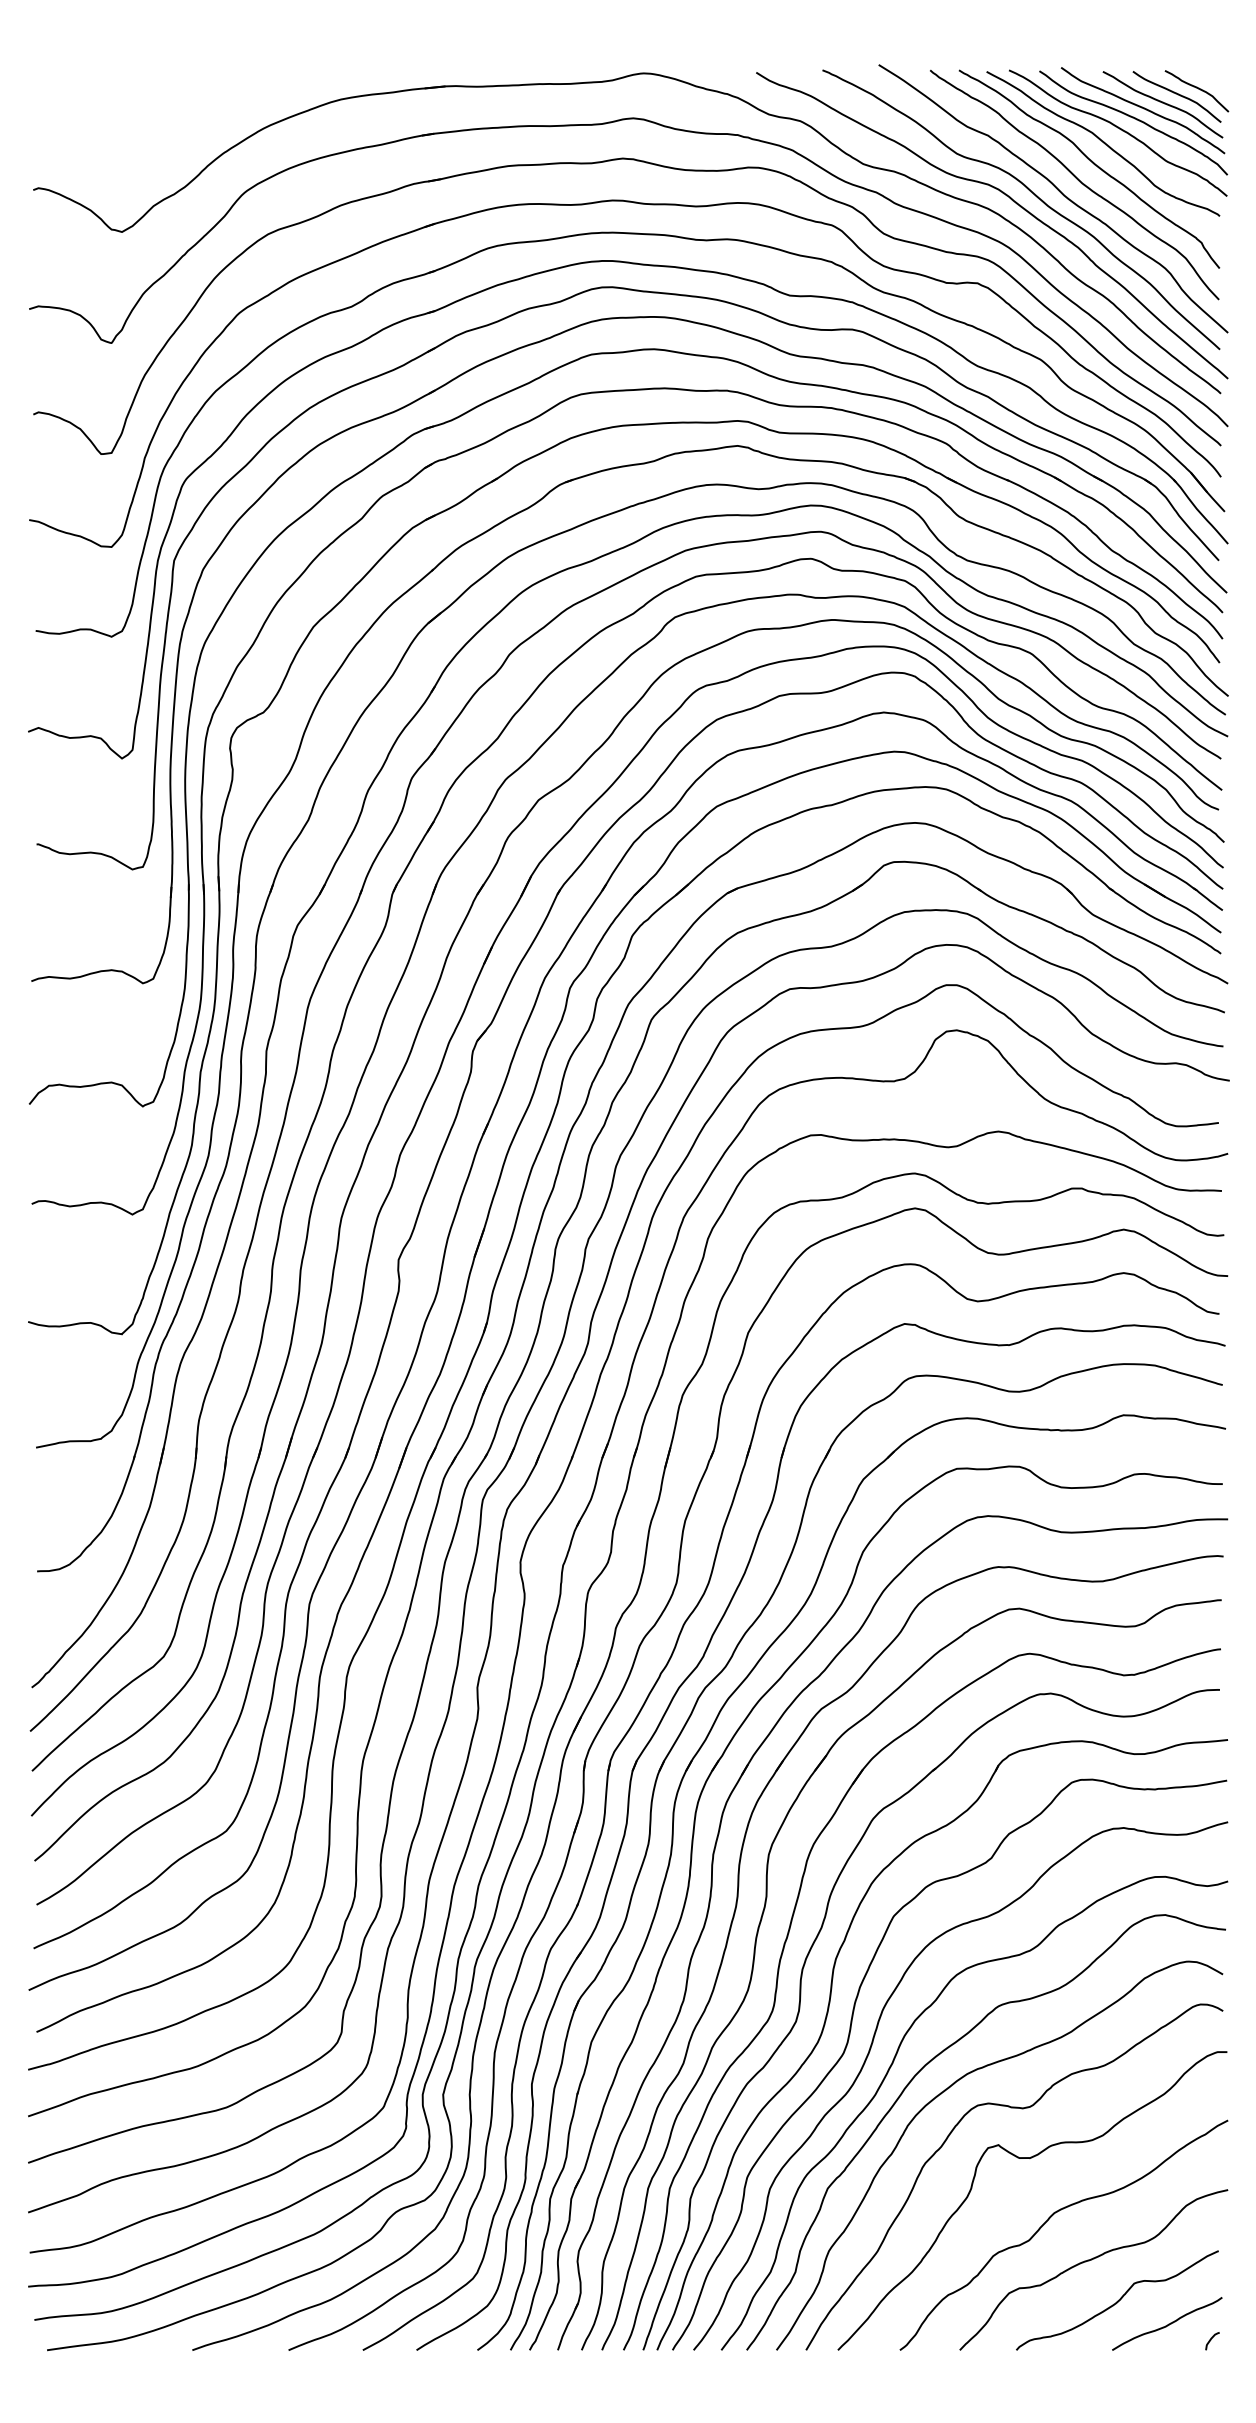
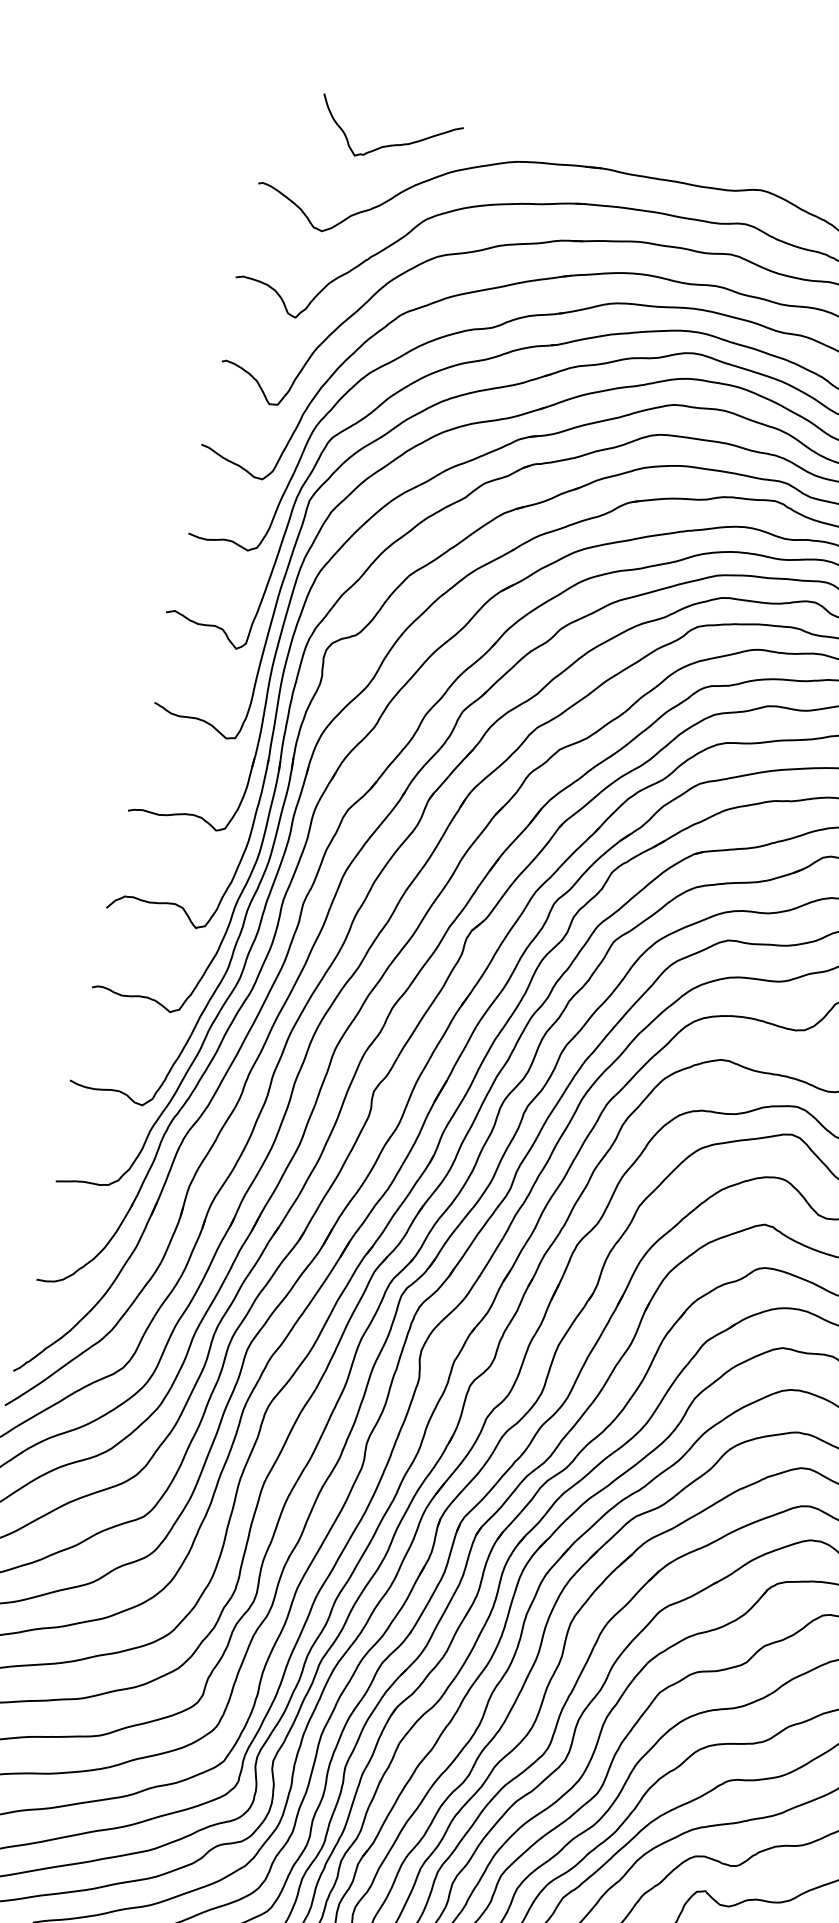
curve: (183, 110) -> (390, 144), added

